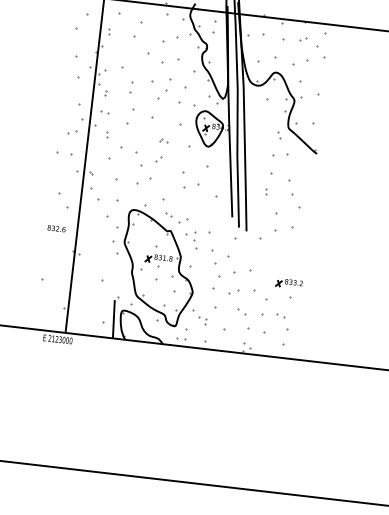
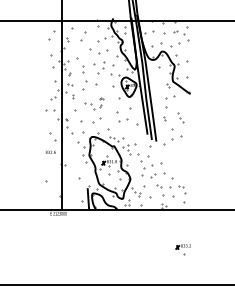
part: (144, 150) -> (94, 103), size x0.7
part: (294, 193) -> (180, 117), size x0.6
part: (286, 288) -> (182, 249), moved

